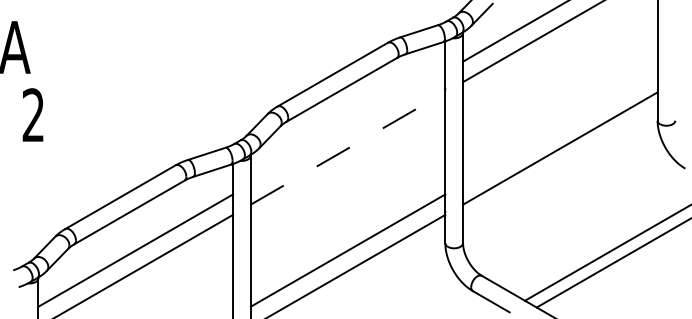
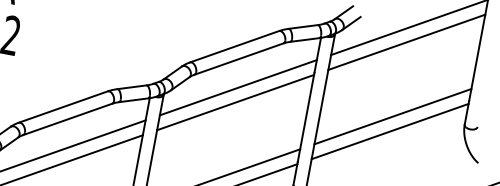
line: (347, 127) -> (238, 87), added
line: (560, 127) -> (393, 116), added
line: (348, 148) -> (235, 102), dashed -> solid

